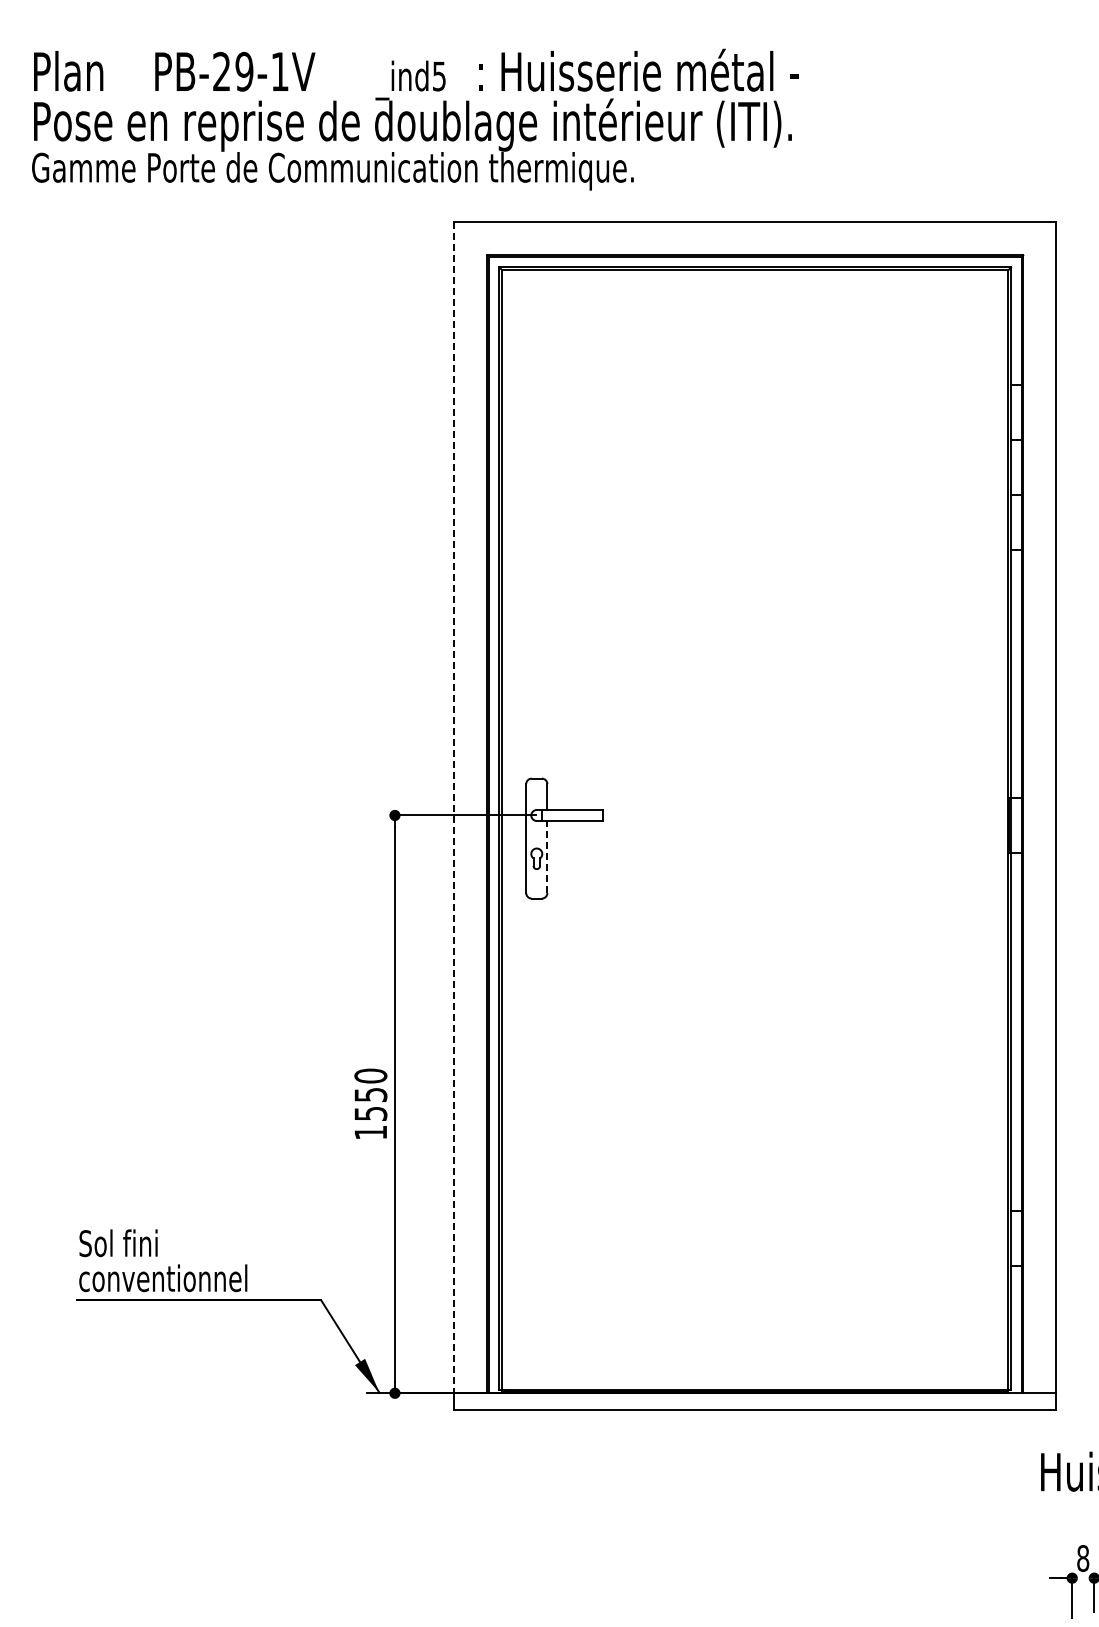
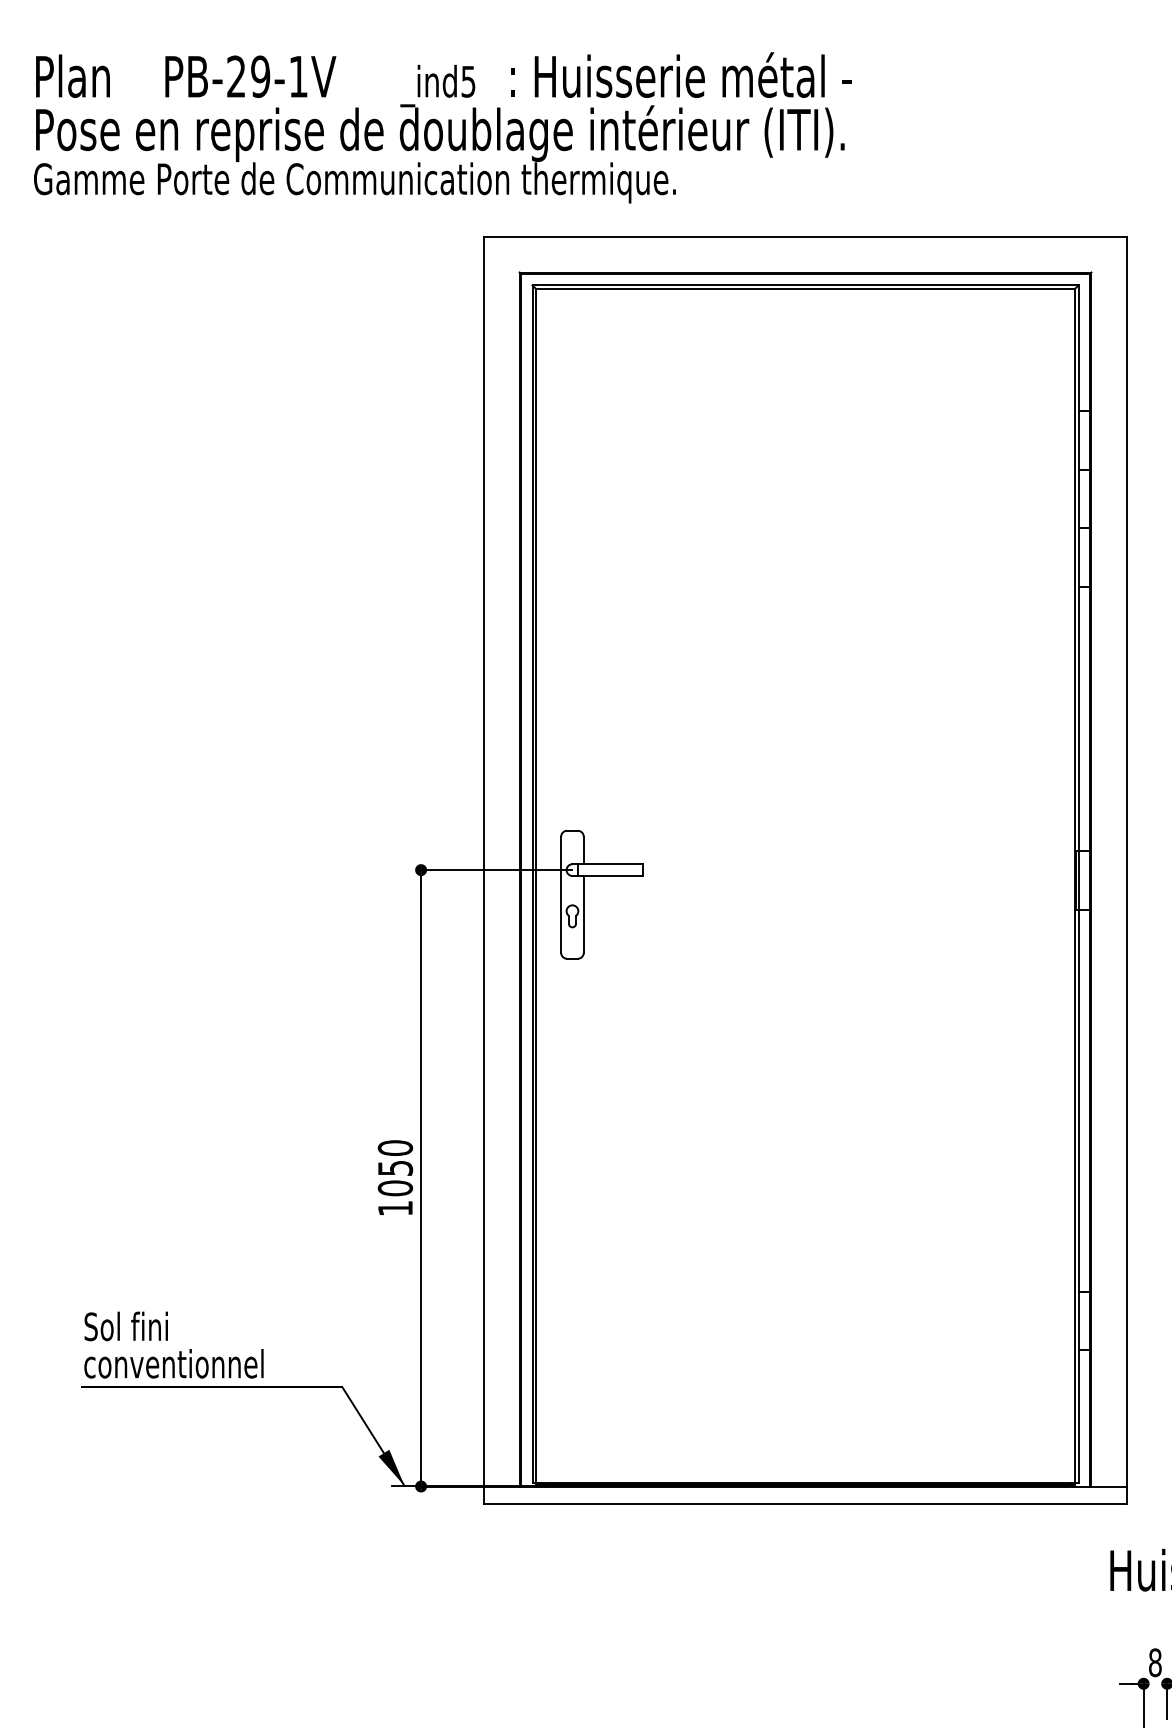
line: (454, 807) -> (484, 861), dashed -> solid
line: (547, 856) -> (583, 913), dashed -> solid
text: (370, 1113) -> (395, 1188), 1550 -> 1050

